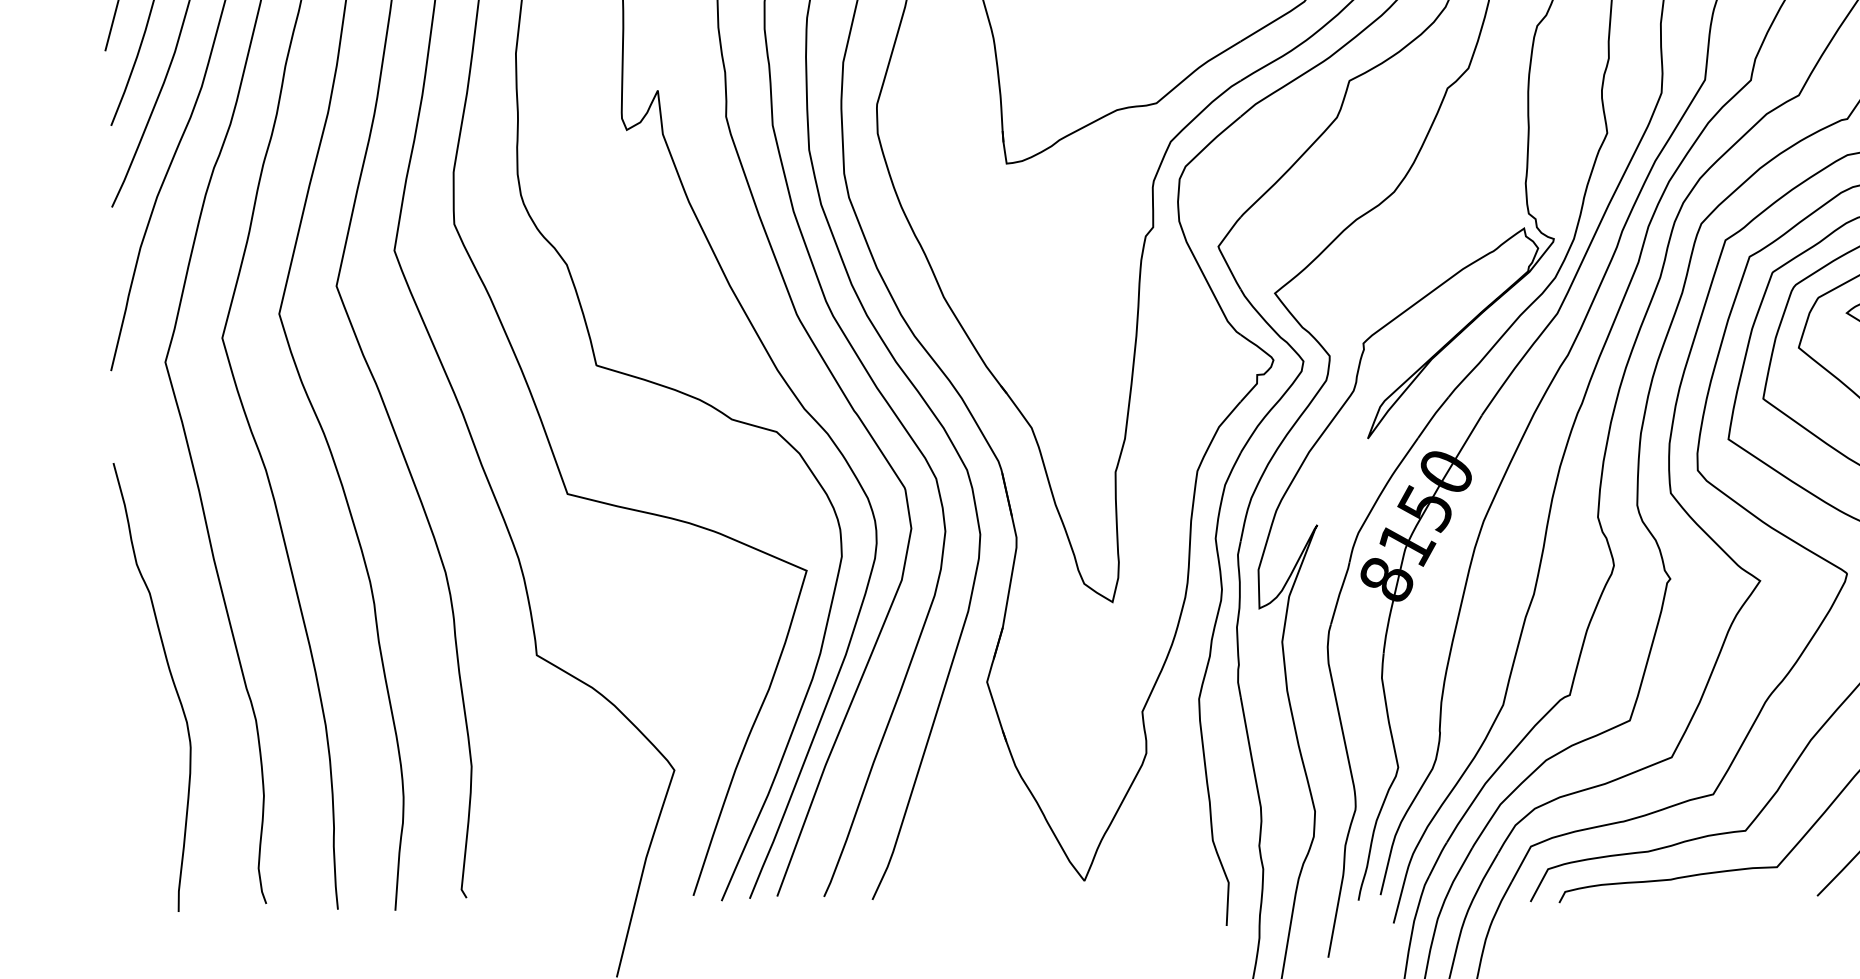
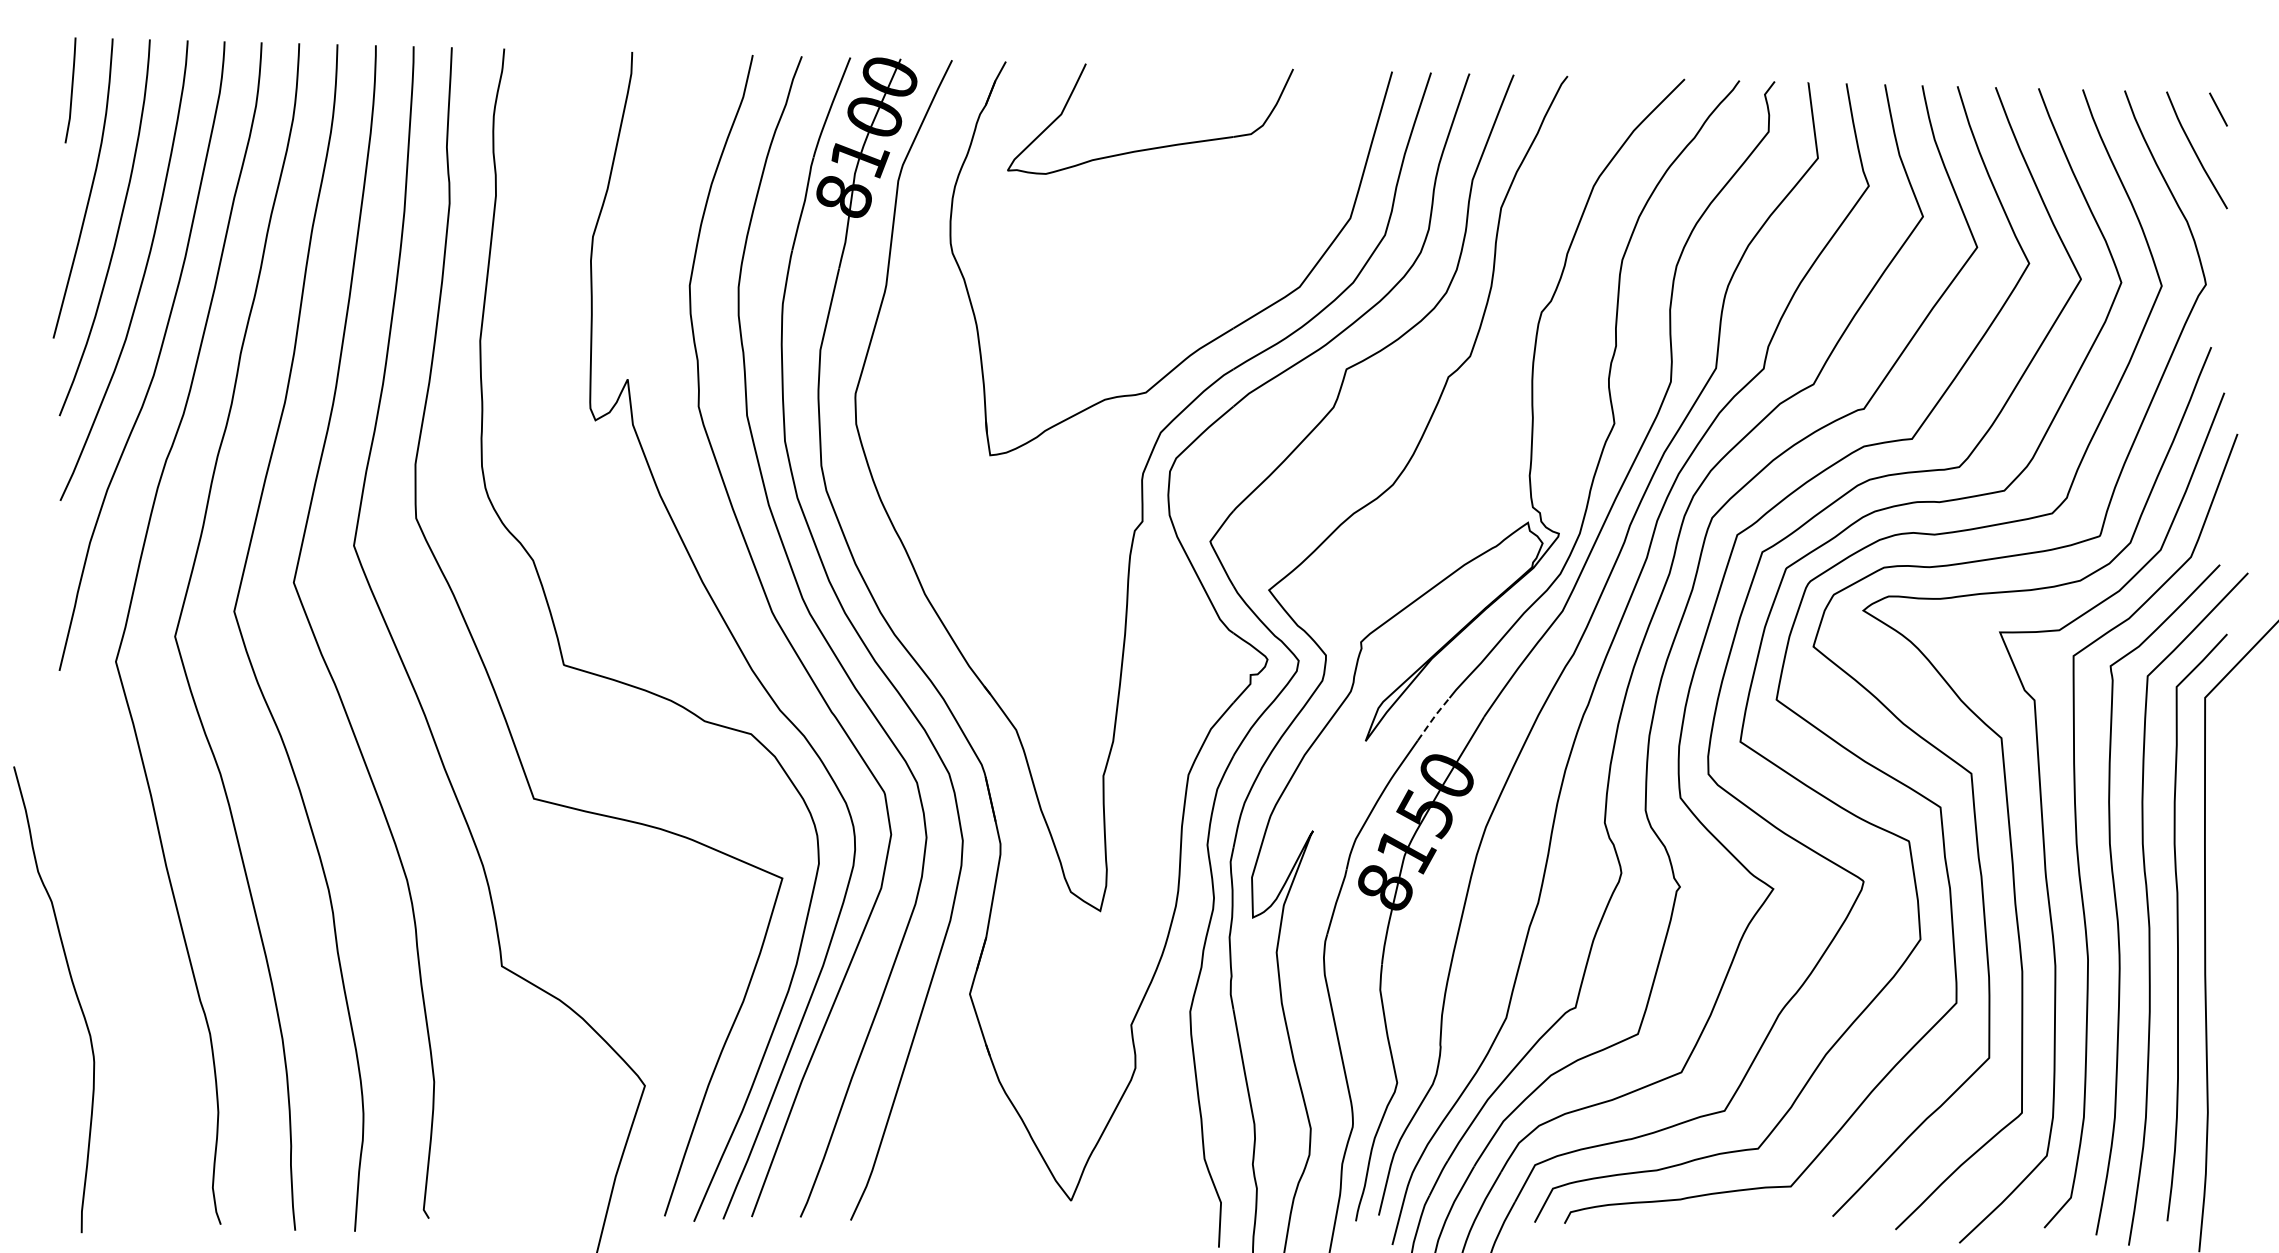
line: (1432, 417) -> (1432, 719), solid -> dashed
curve: (171, 680) -> (74, 992), moved

